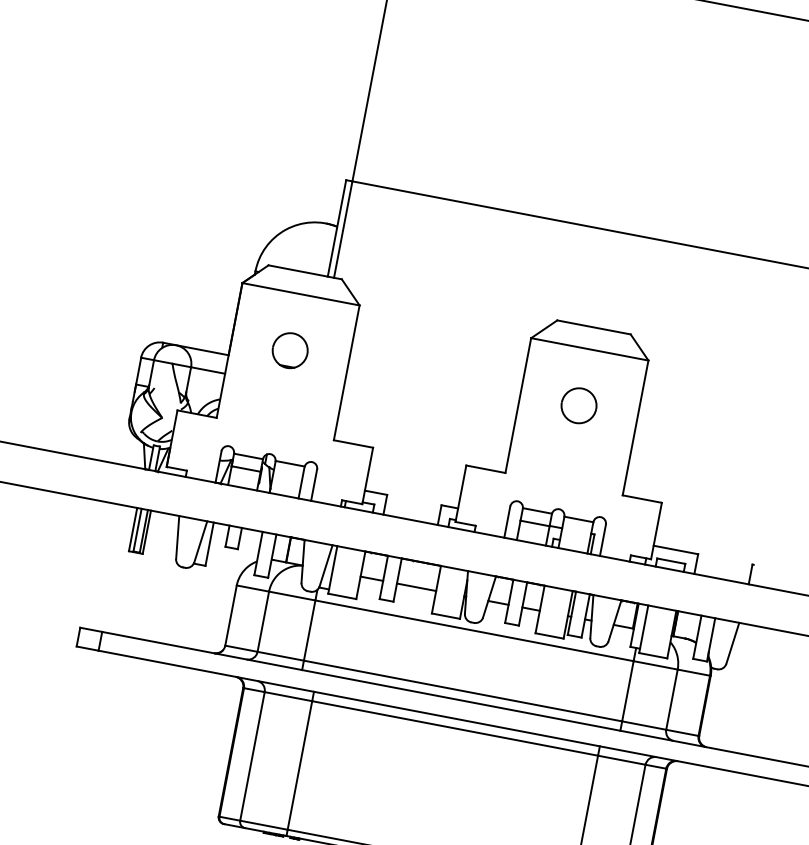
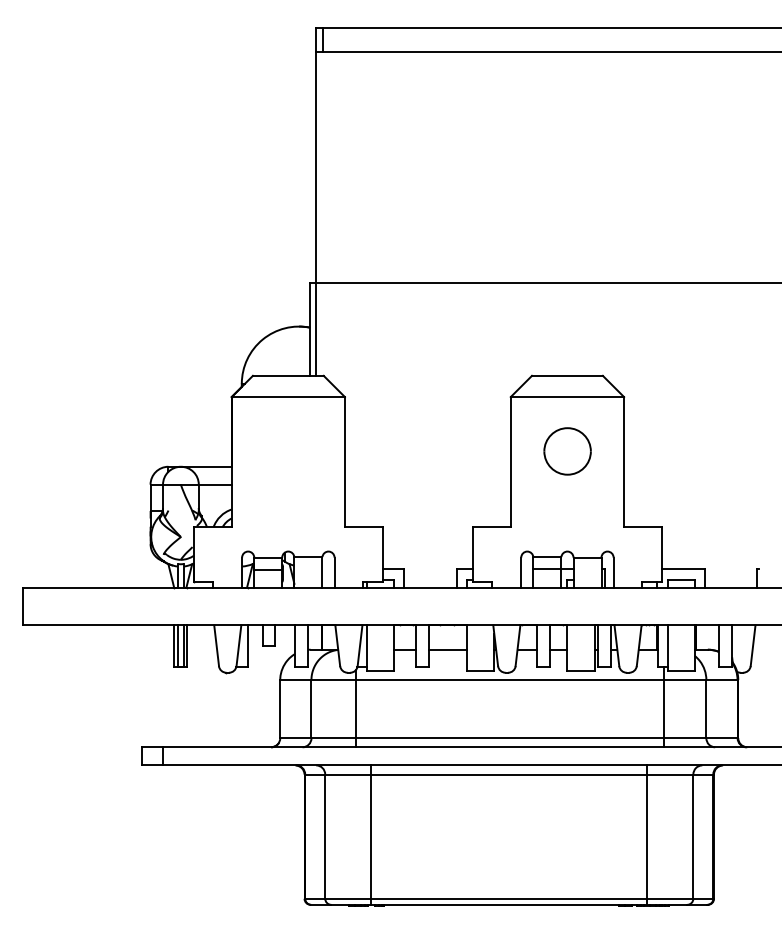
part: (289, 350) -> (287, 451), removed
part: (578, 405) -> (566, 451), size x1.4

